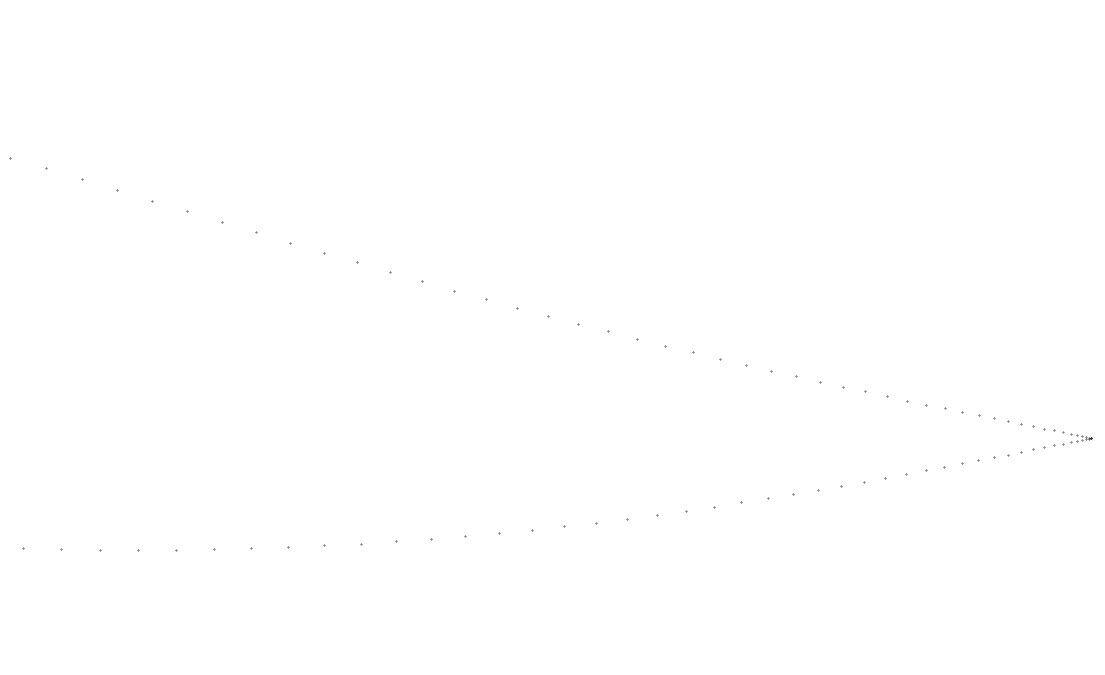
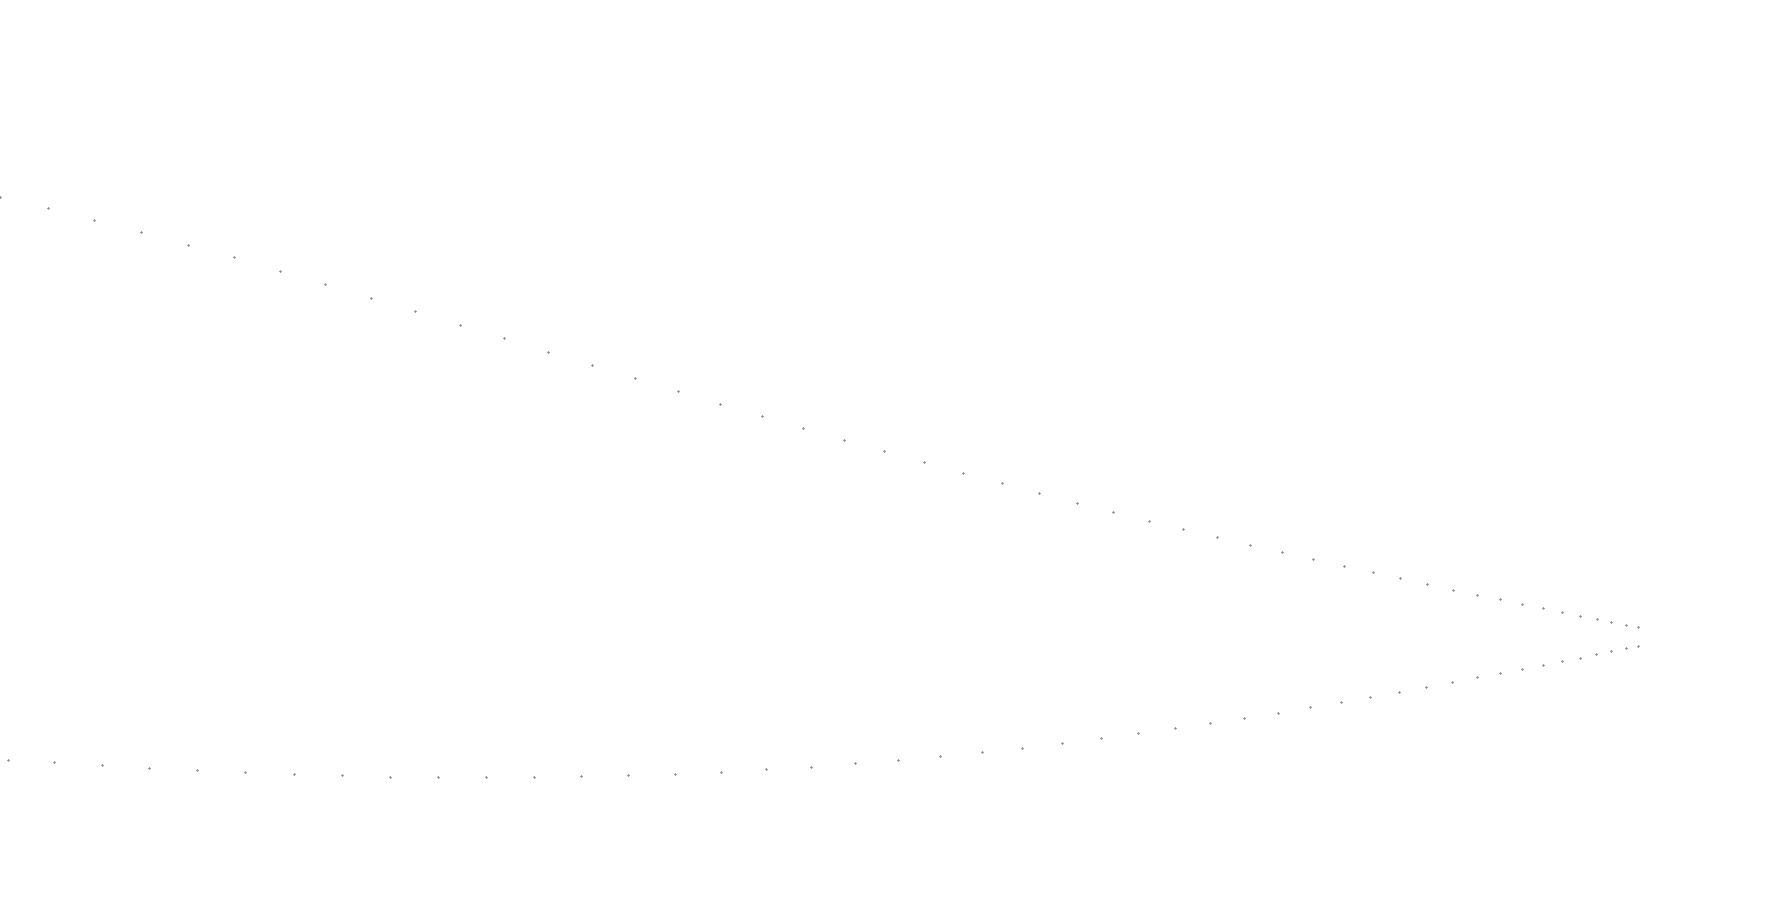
part: (1077, 438) -> (1667, 637), removed

